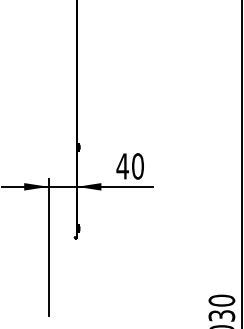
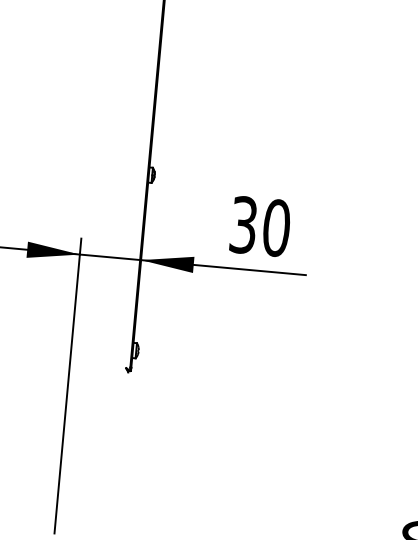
text: (122, 166) -> (243, 225), 40 -> 30

